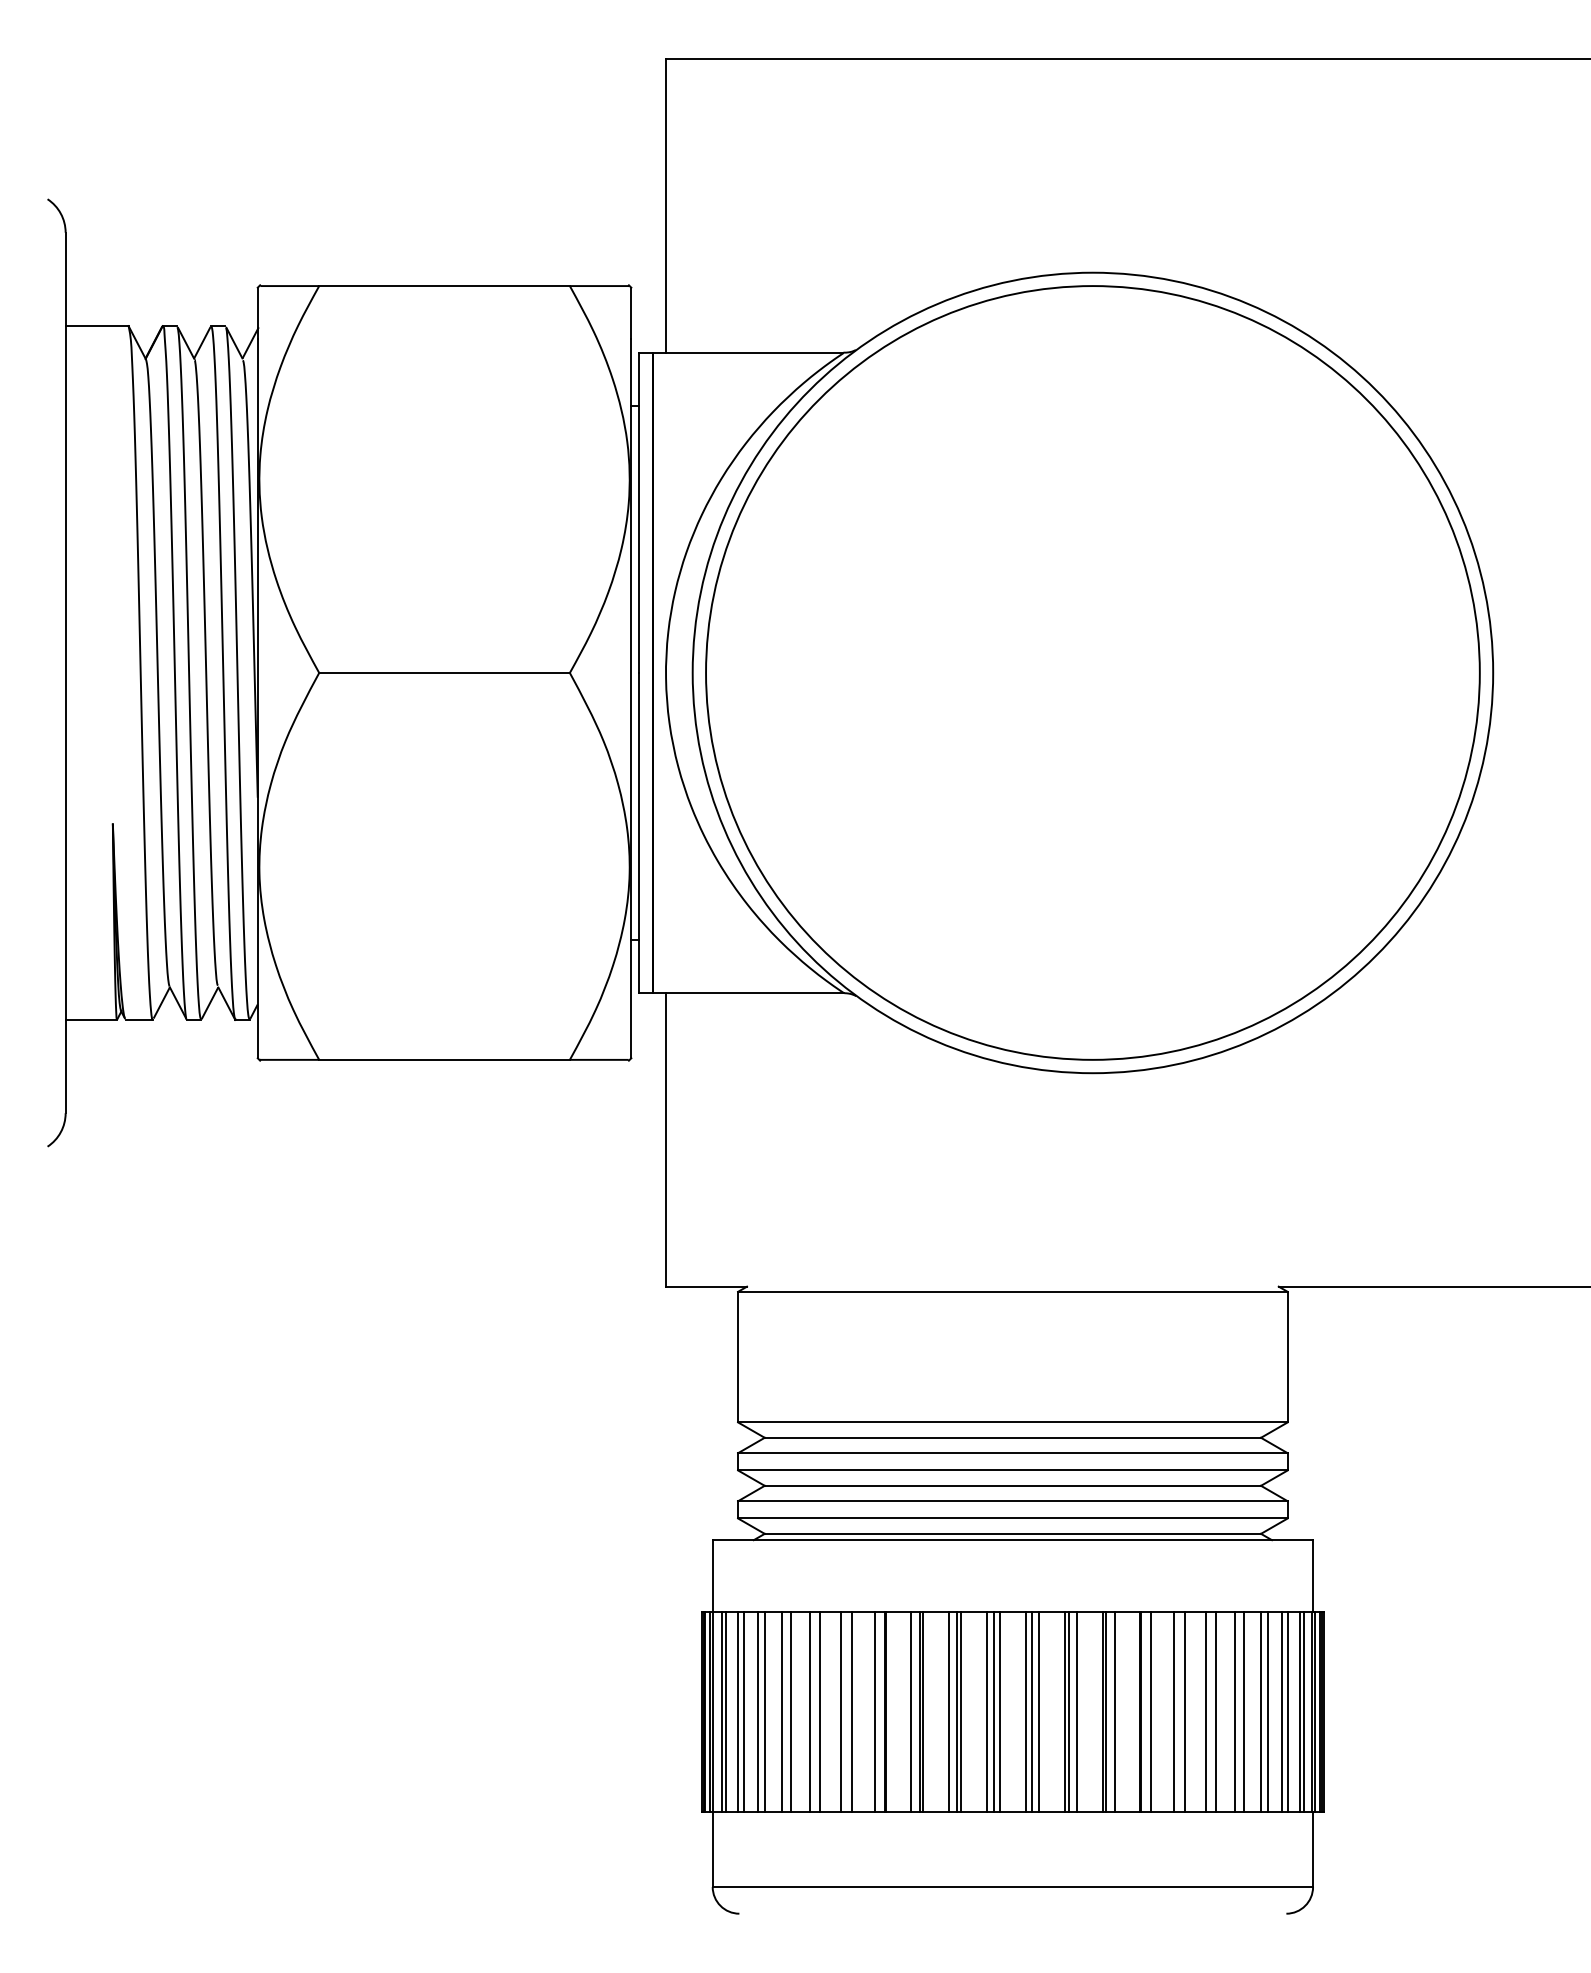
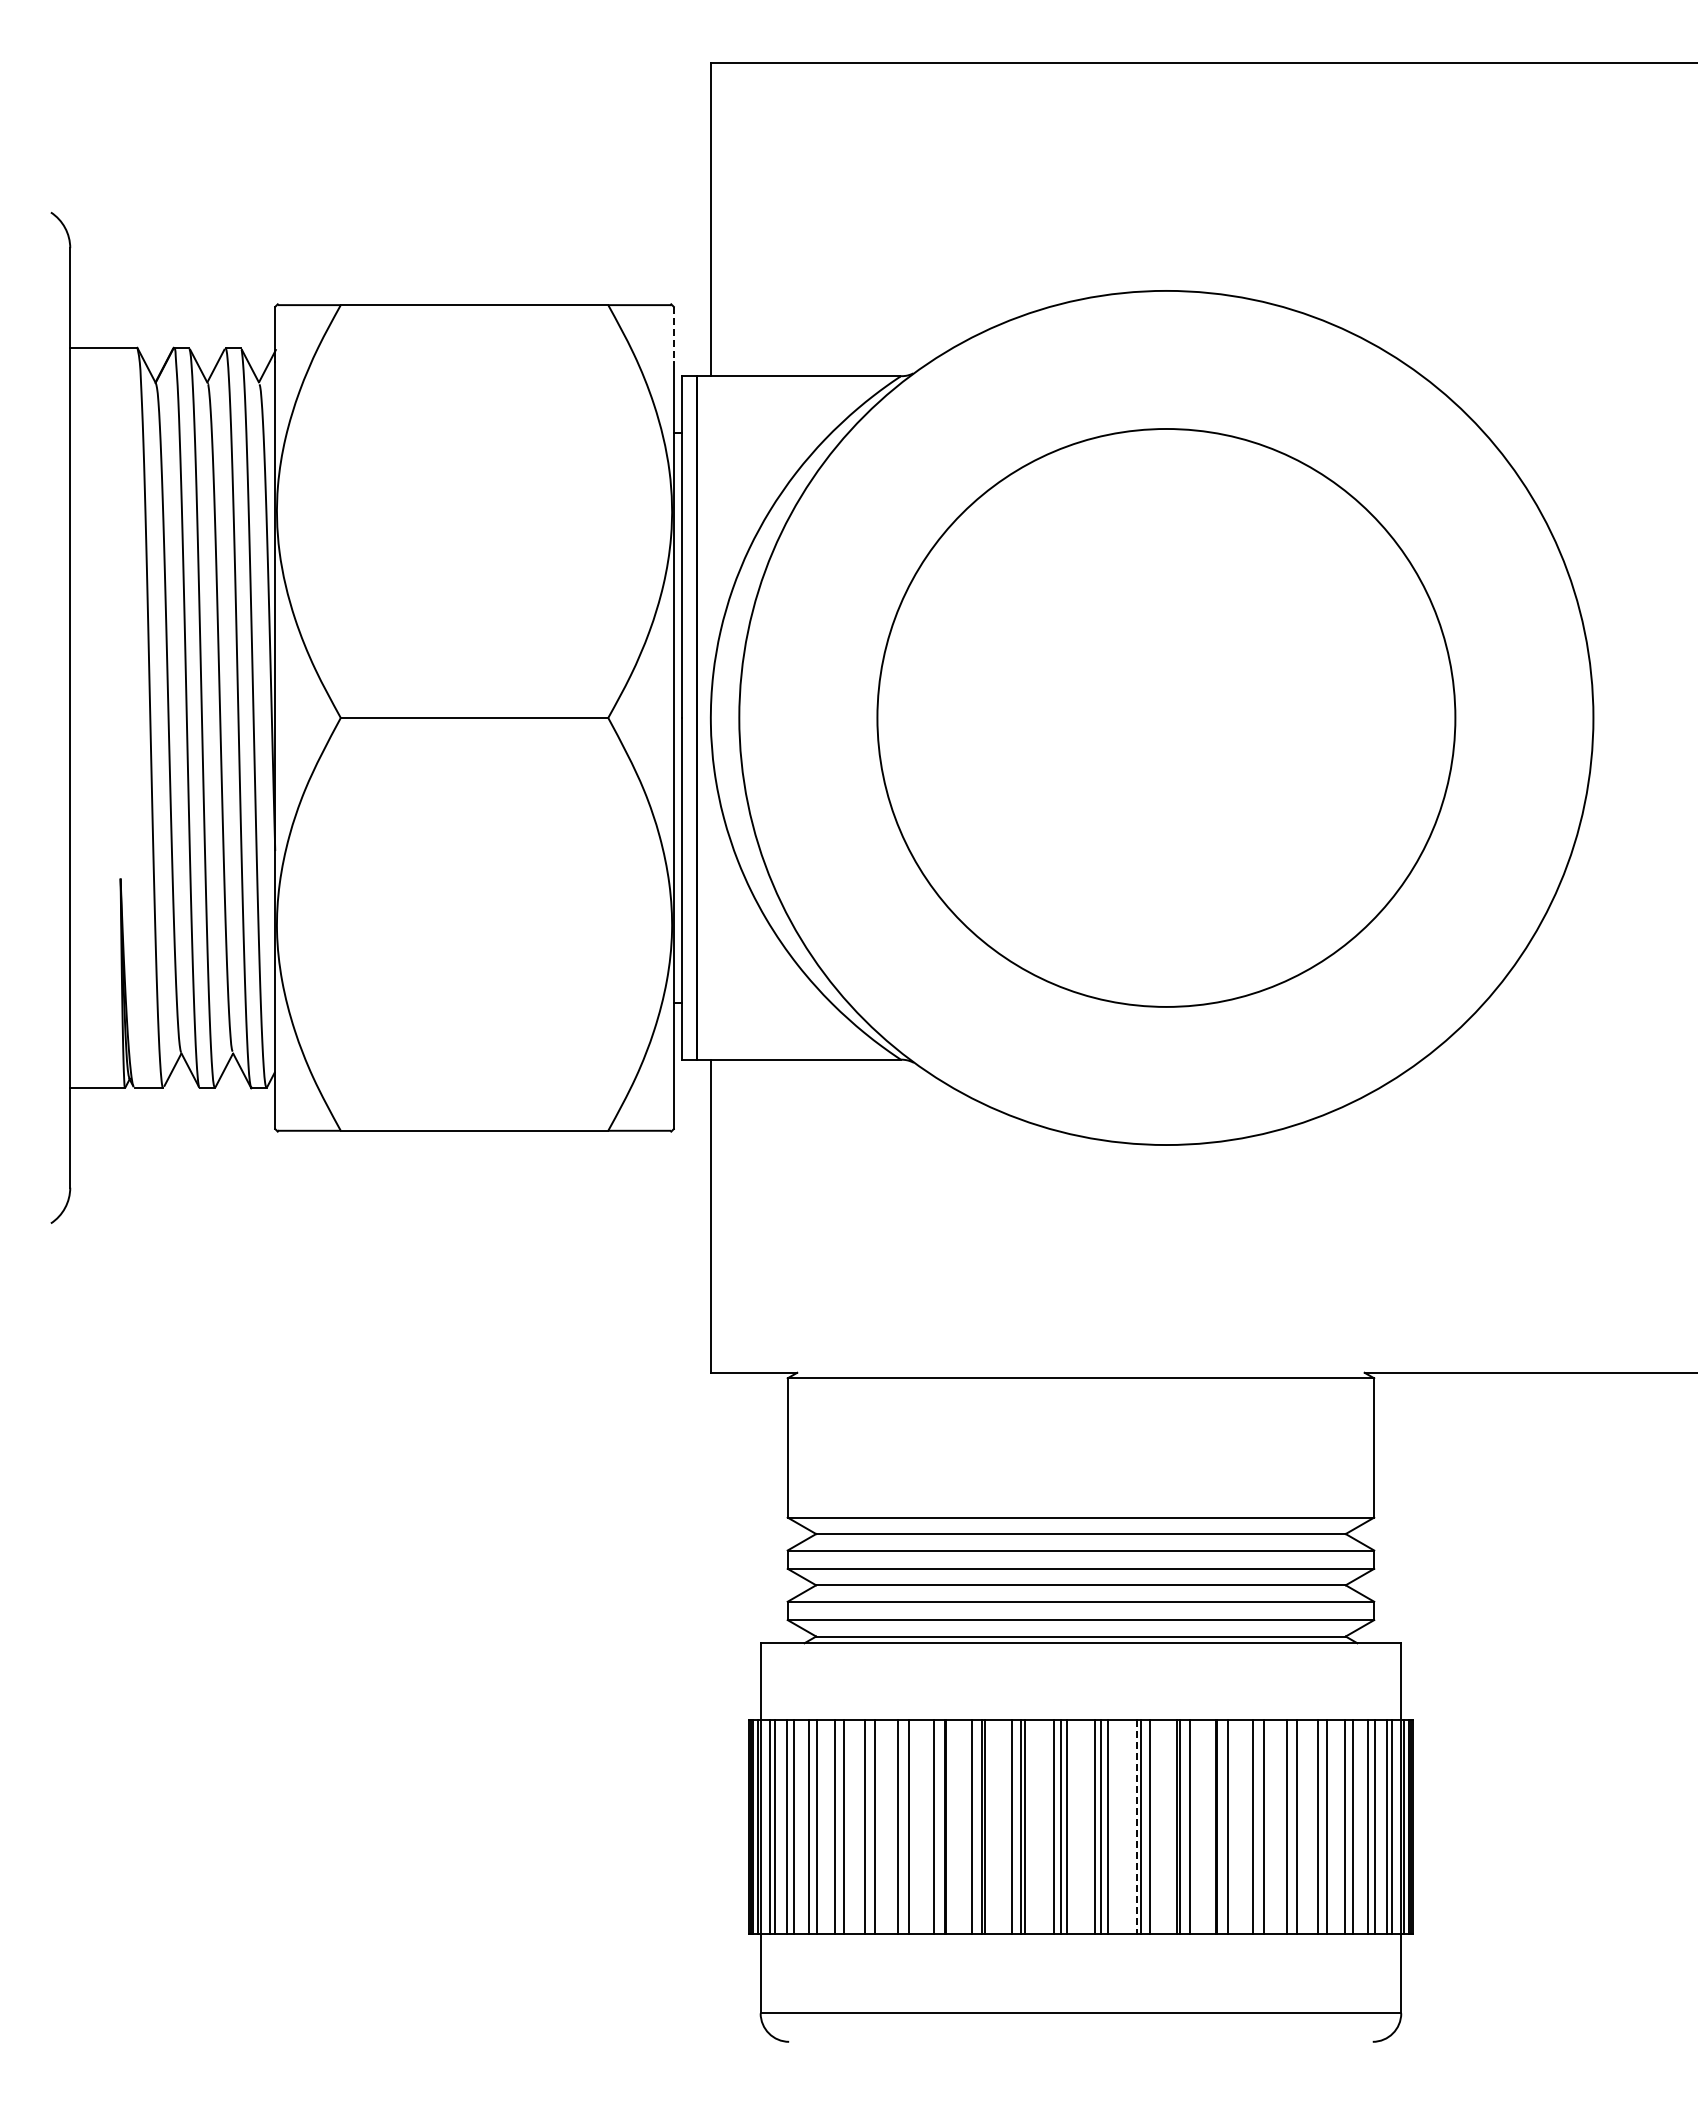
line: (631, 313) -> (673, 334), solid -> dashed
circle: (1093, 672) -> (1166, 717), size x0.7
line: (1064, 1711) -> (1136, 1826), solid -> dashed

